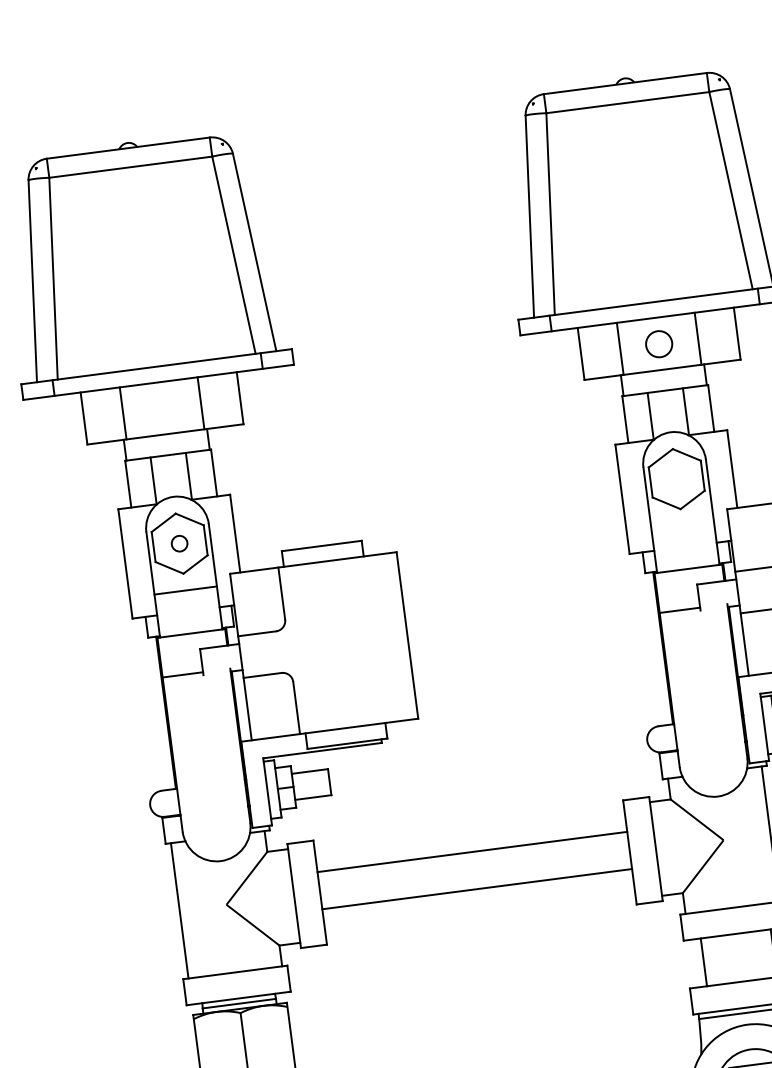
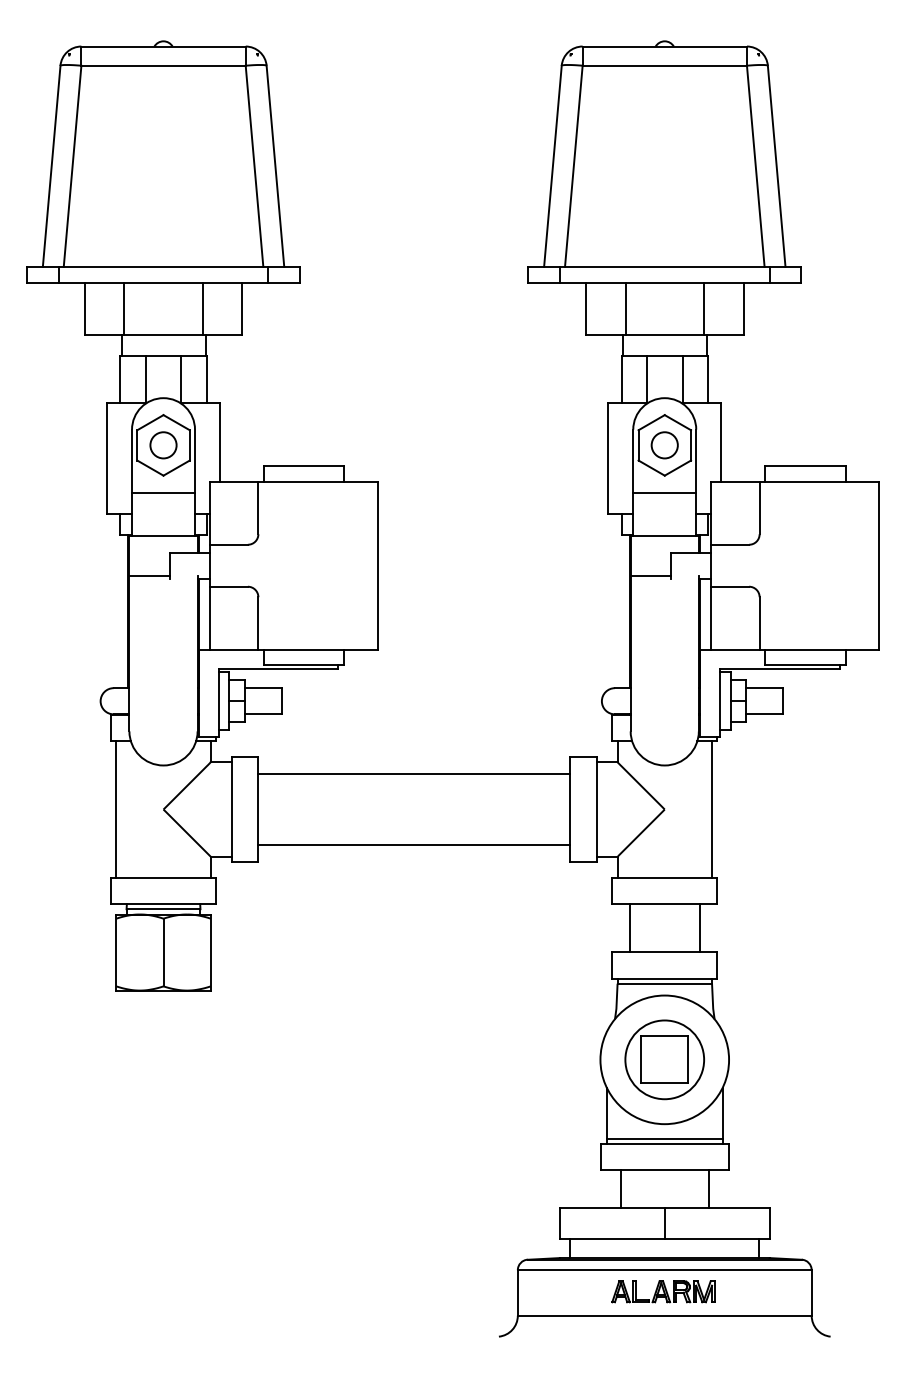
circle: (658, 344) -> (664, 445), moved
line: (682, 525) -> (664, 492), added
circle: (179, 543) -> (163, 445), size x1.67
line: (471, 851) -> (413, 844), moved
line: (476, 889) -> (413, 774), moved

